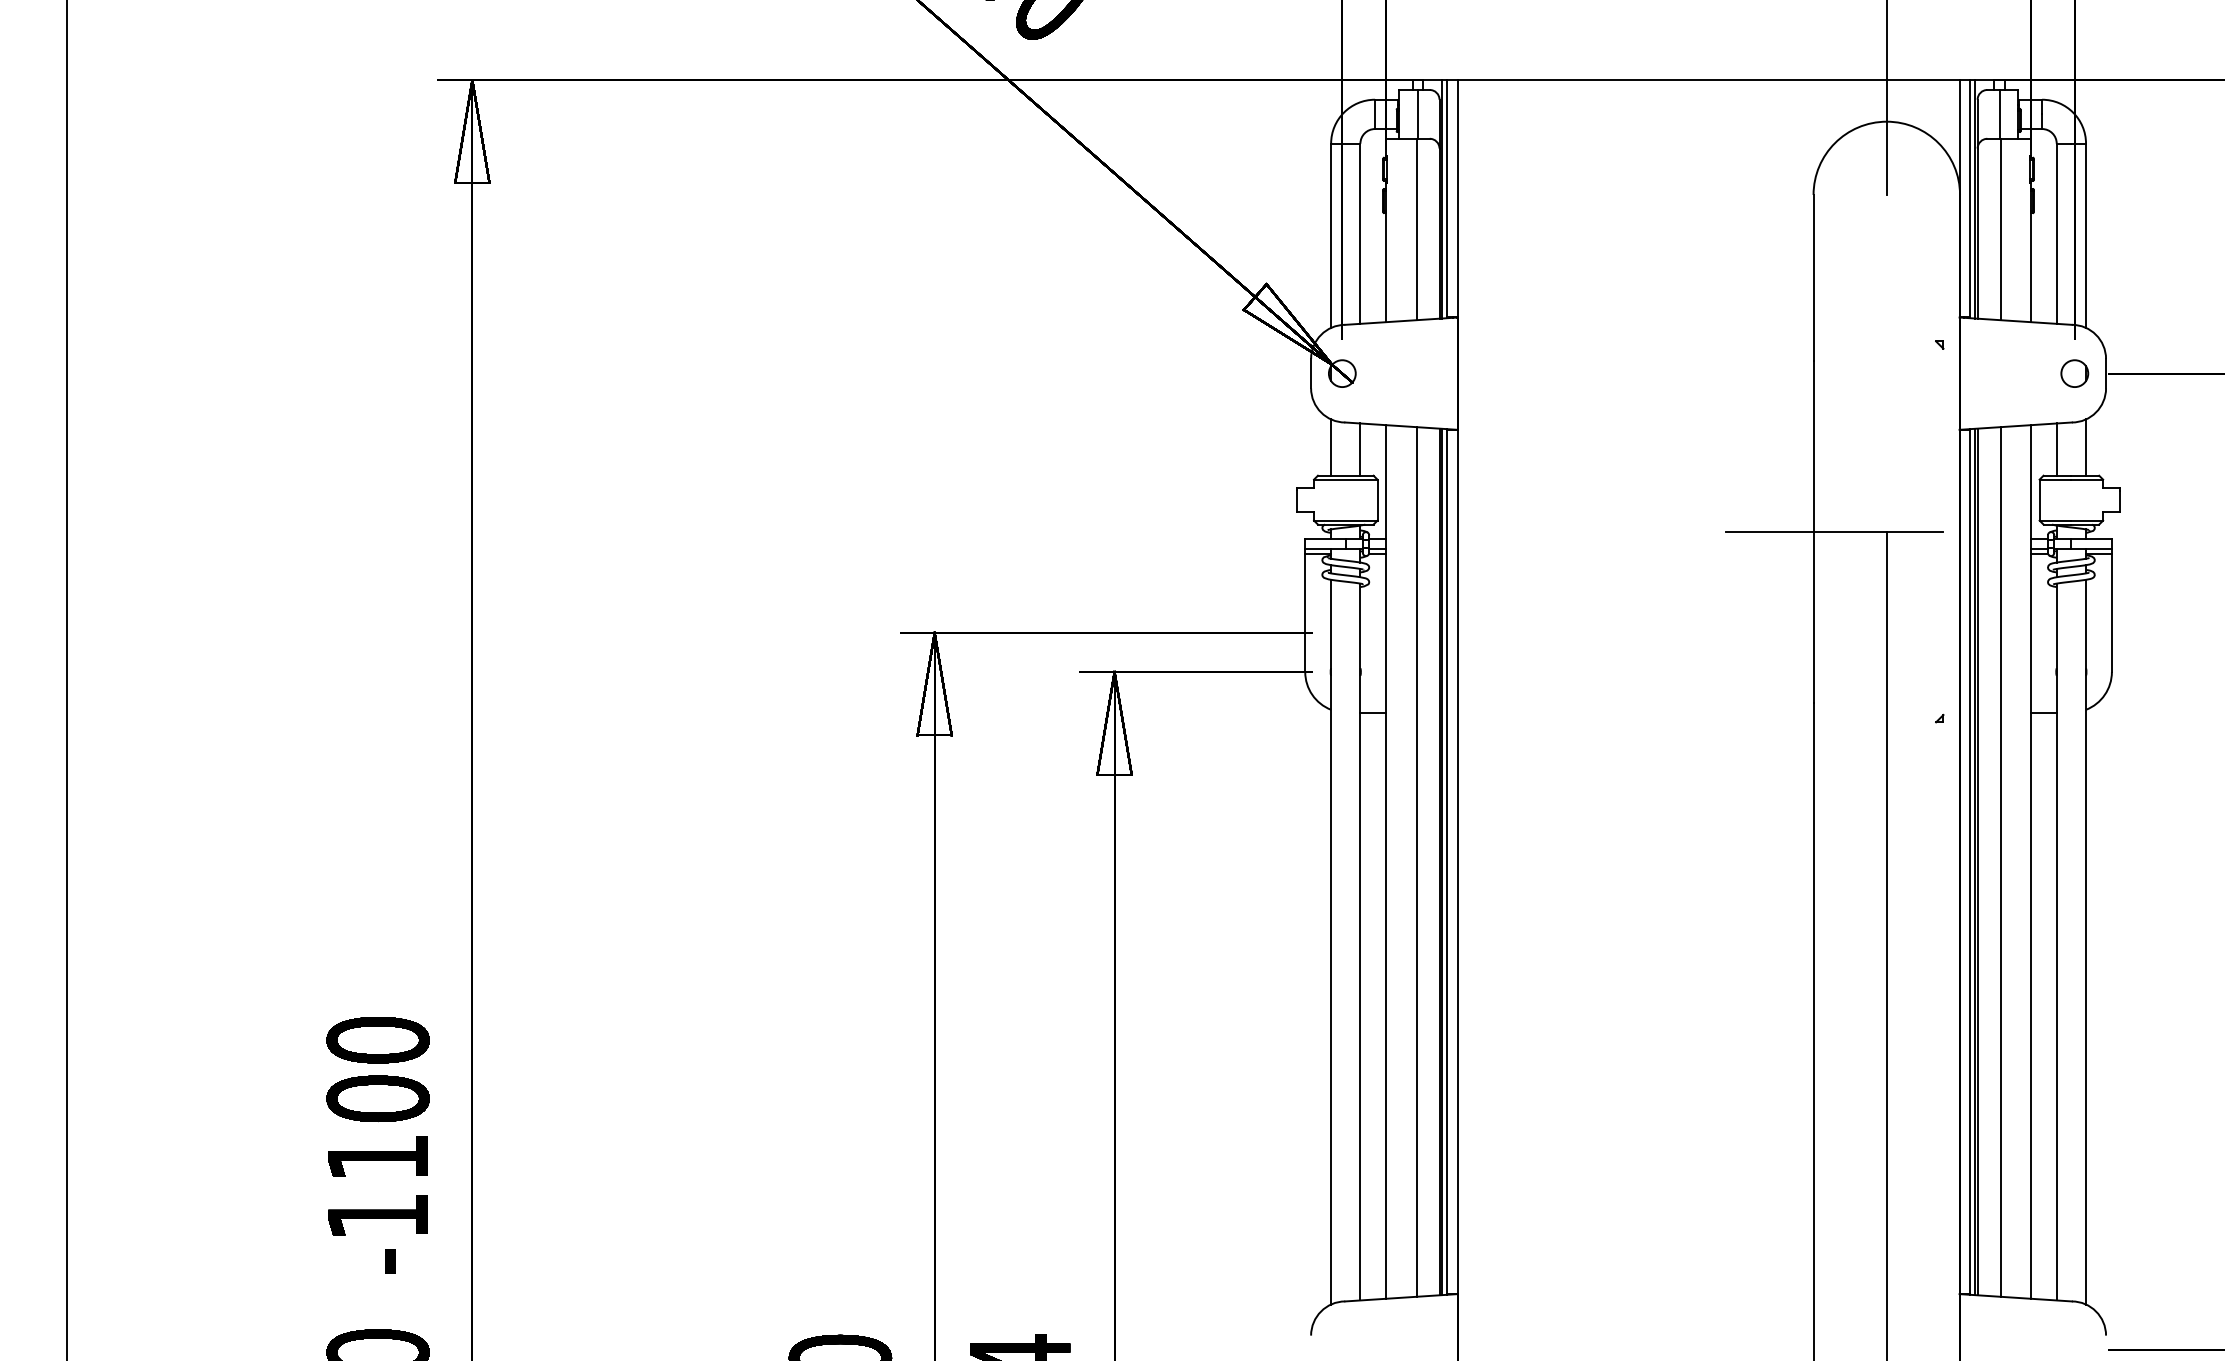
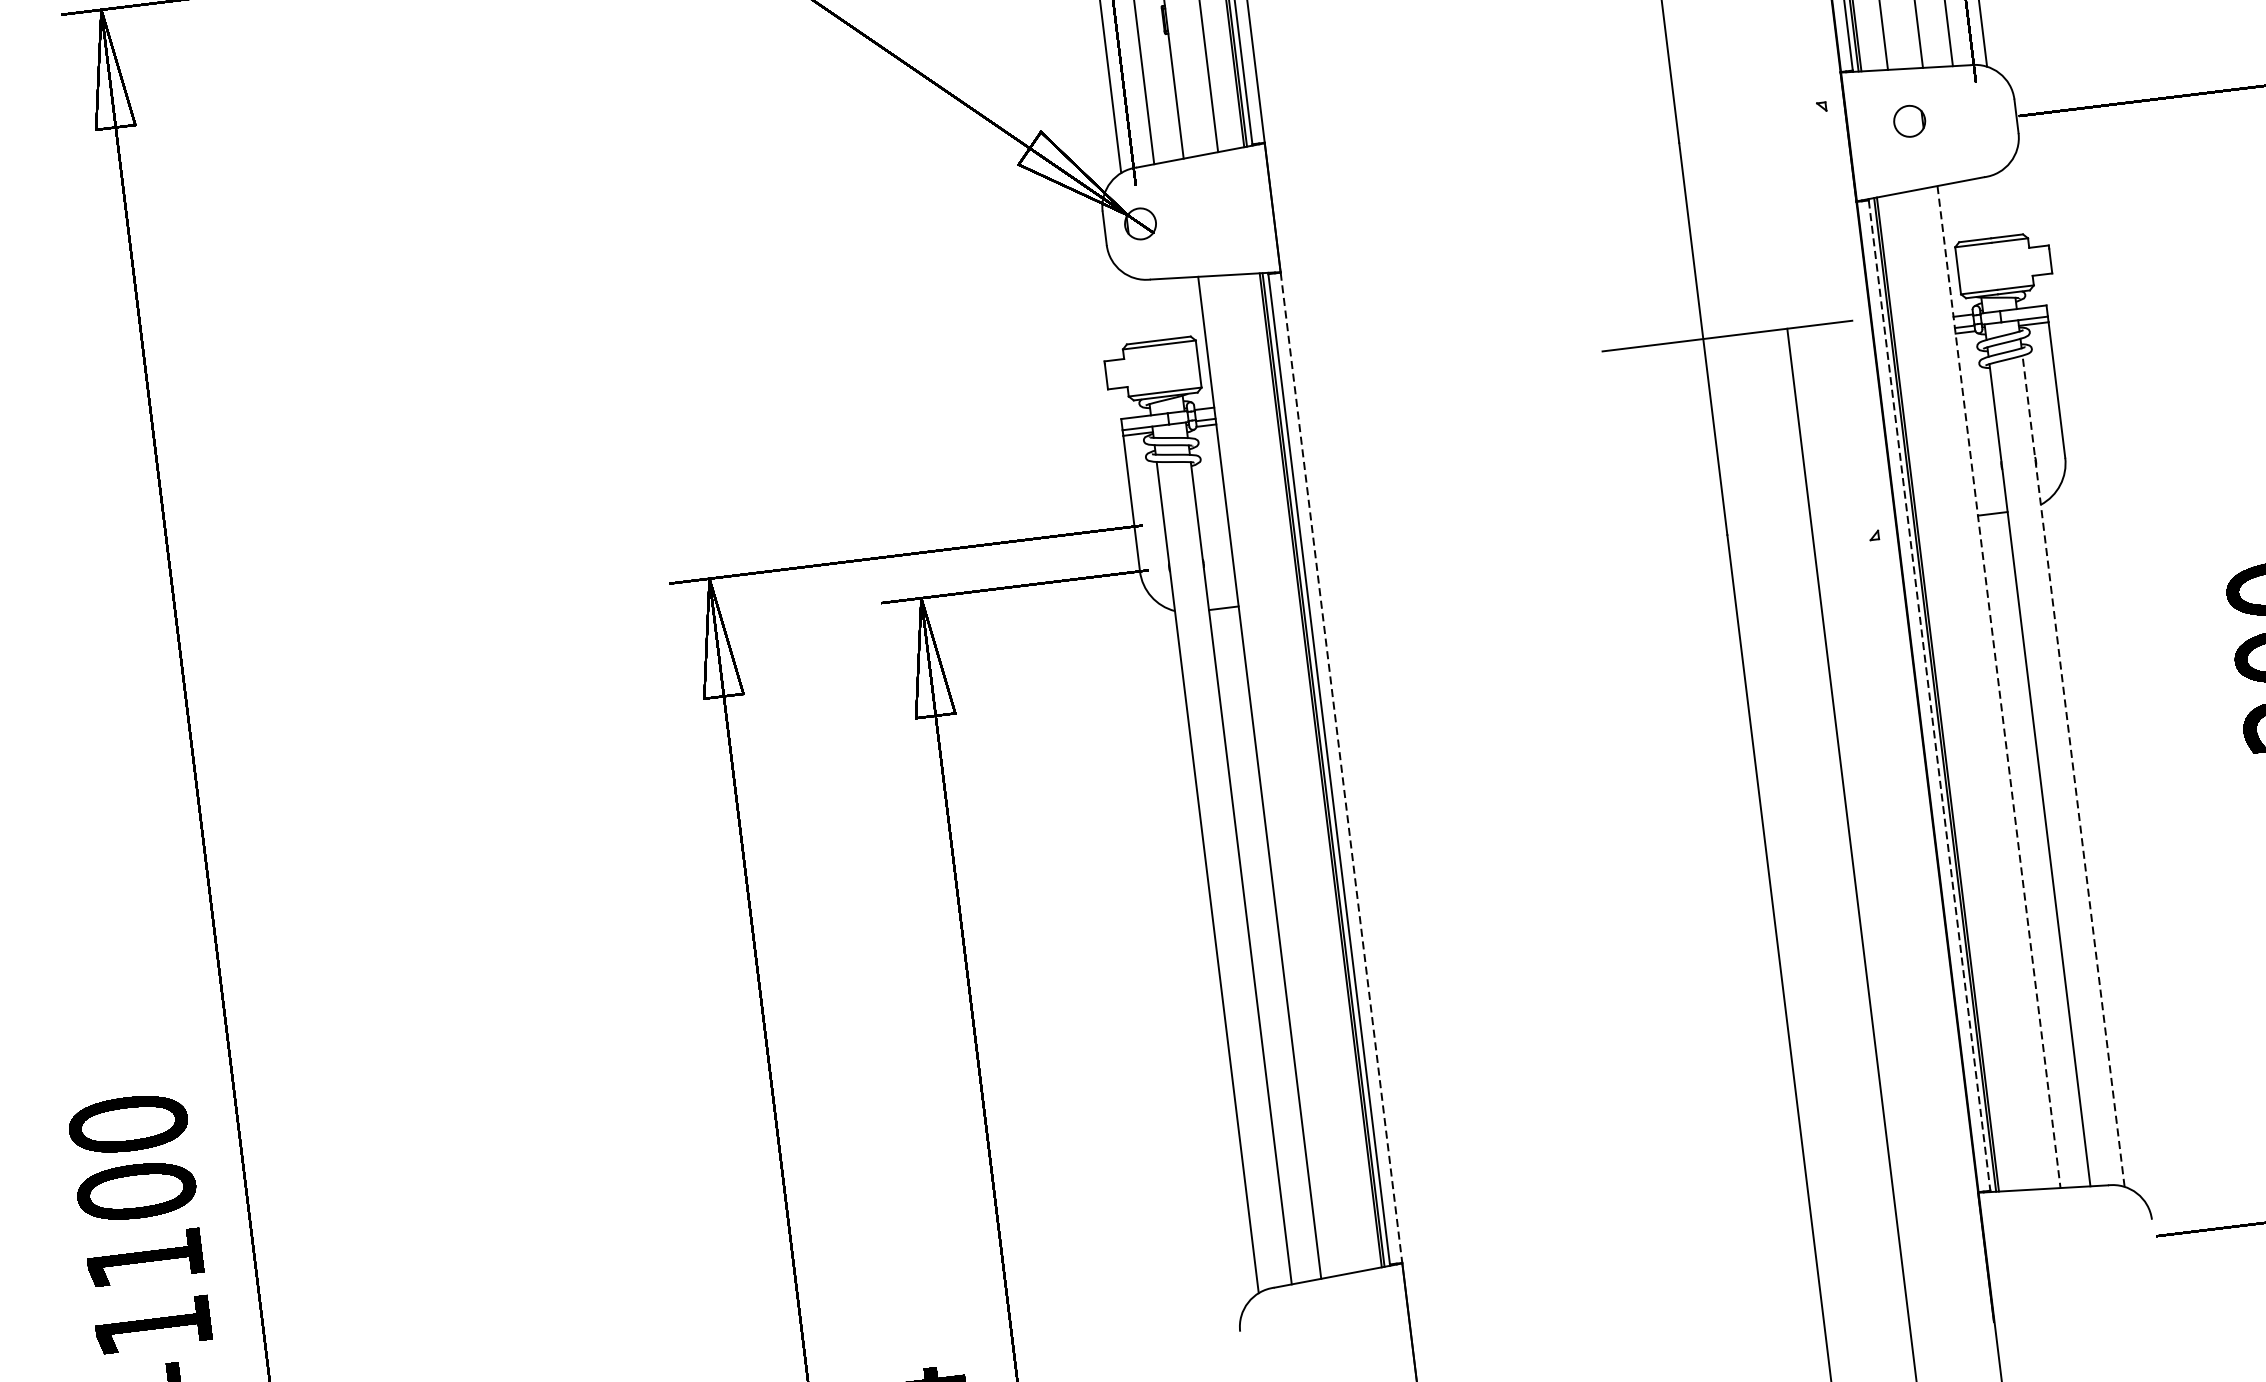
part: (2074, 373) -> (1909, 121), moved
line: (1331, 447) -> (1138, 310), removed
line: (2086, 447) -> (2004, 203), removed
line: (1360, 449) -> (1172, 308), removed
line: (2056, 449) -> (1970, 210), removed
line: (1416, 861) -> (1294, 773), removed
line: (1457, 861) -> (1341, 767), solid -> dashed
line: (1970, 861) -> (1929, 695), solid -> dashed
line: (2000, 861) -> (1964, 690), removed
line: (2030, 861) -> (1998, 686), solid -> dashed
line: (2086, 941) -> (2074, 770), solid -> dashed

